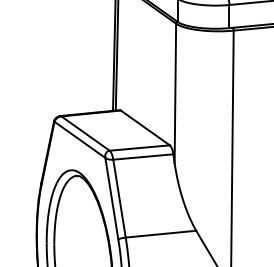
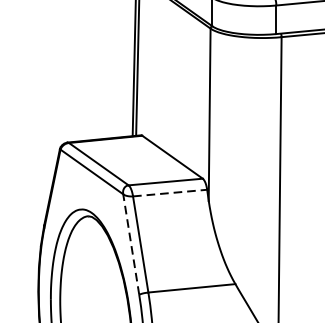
line: (143, 156) -> (170, 192), solid -> dashed
line: (111, 198) -> (130, 244), solid -> dashed

